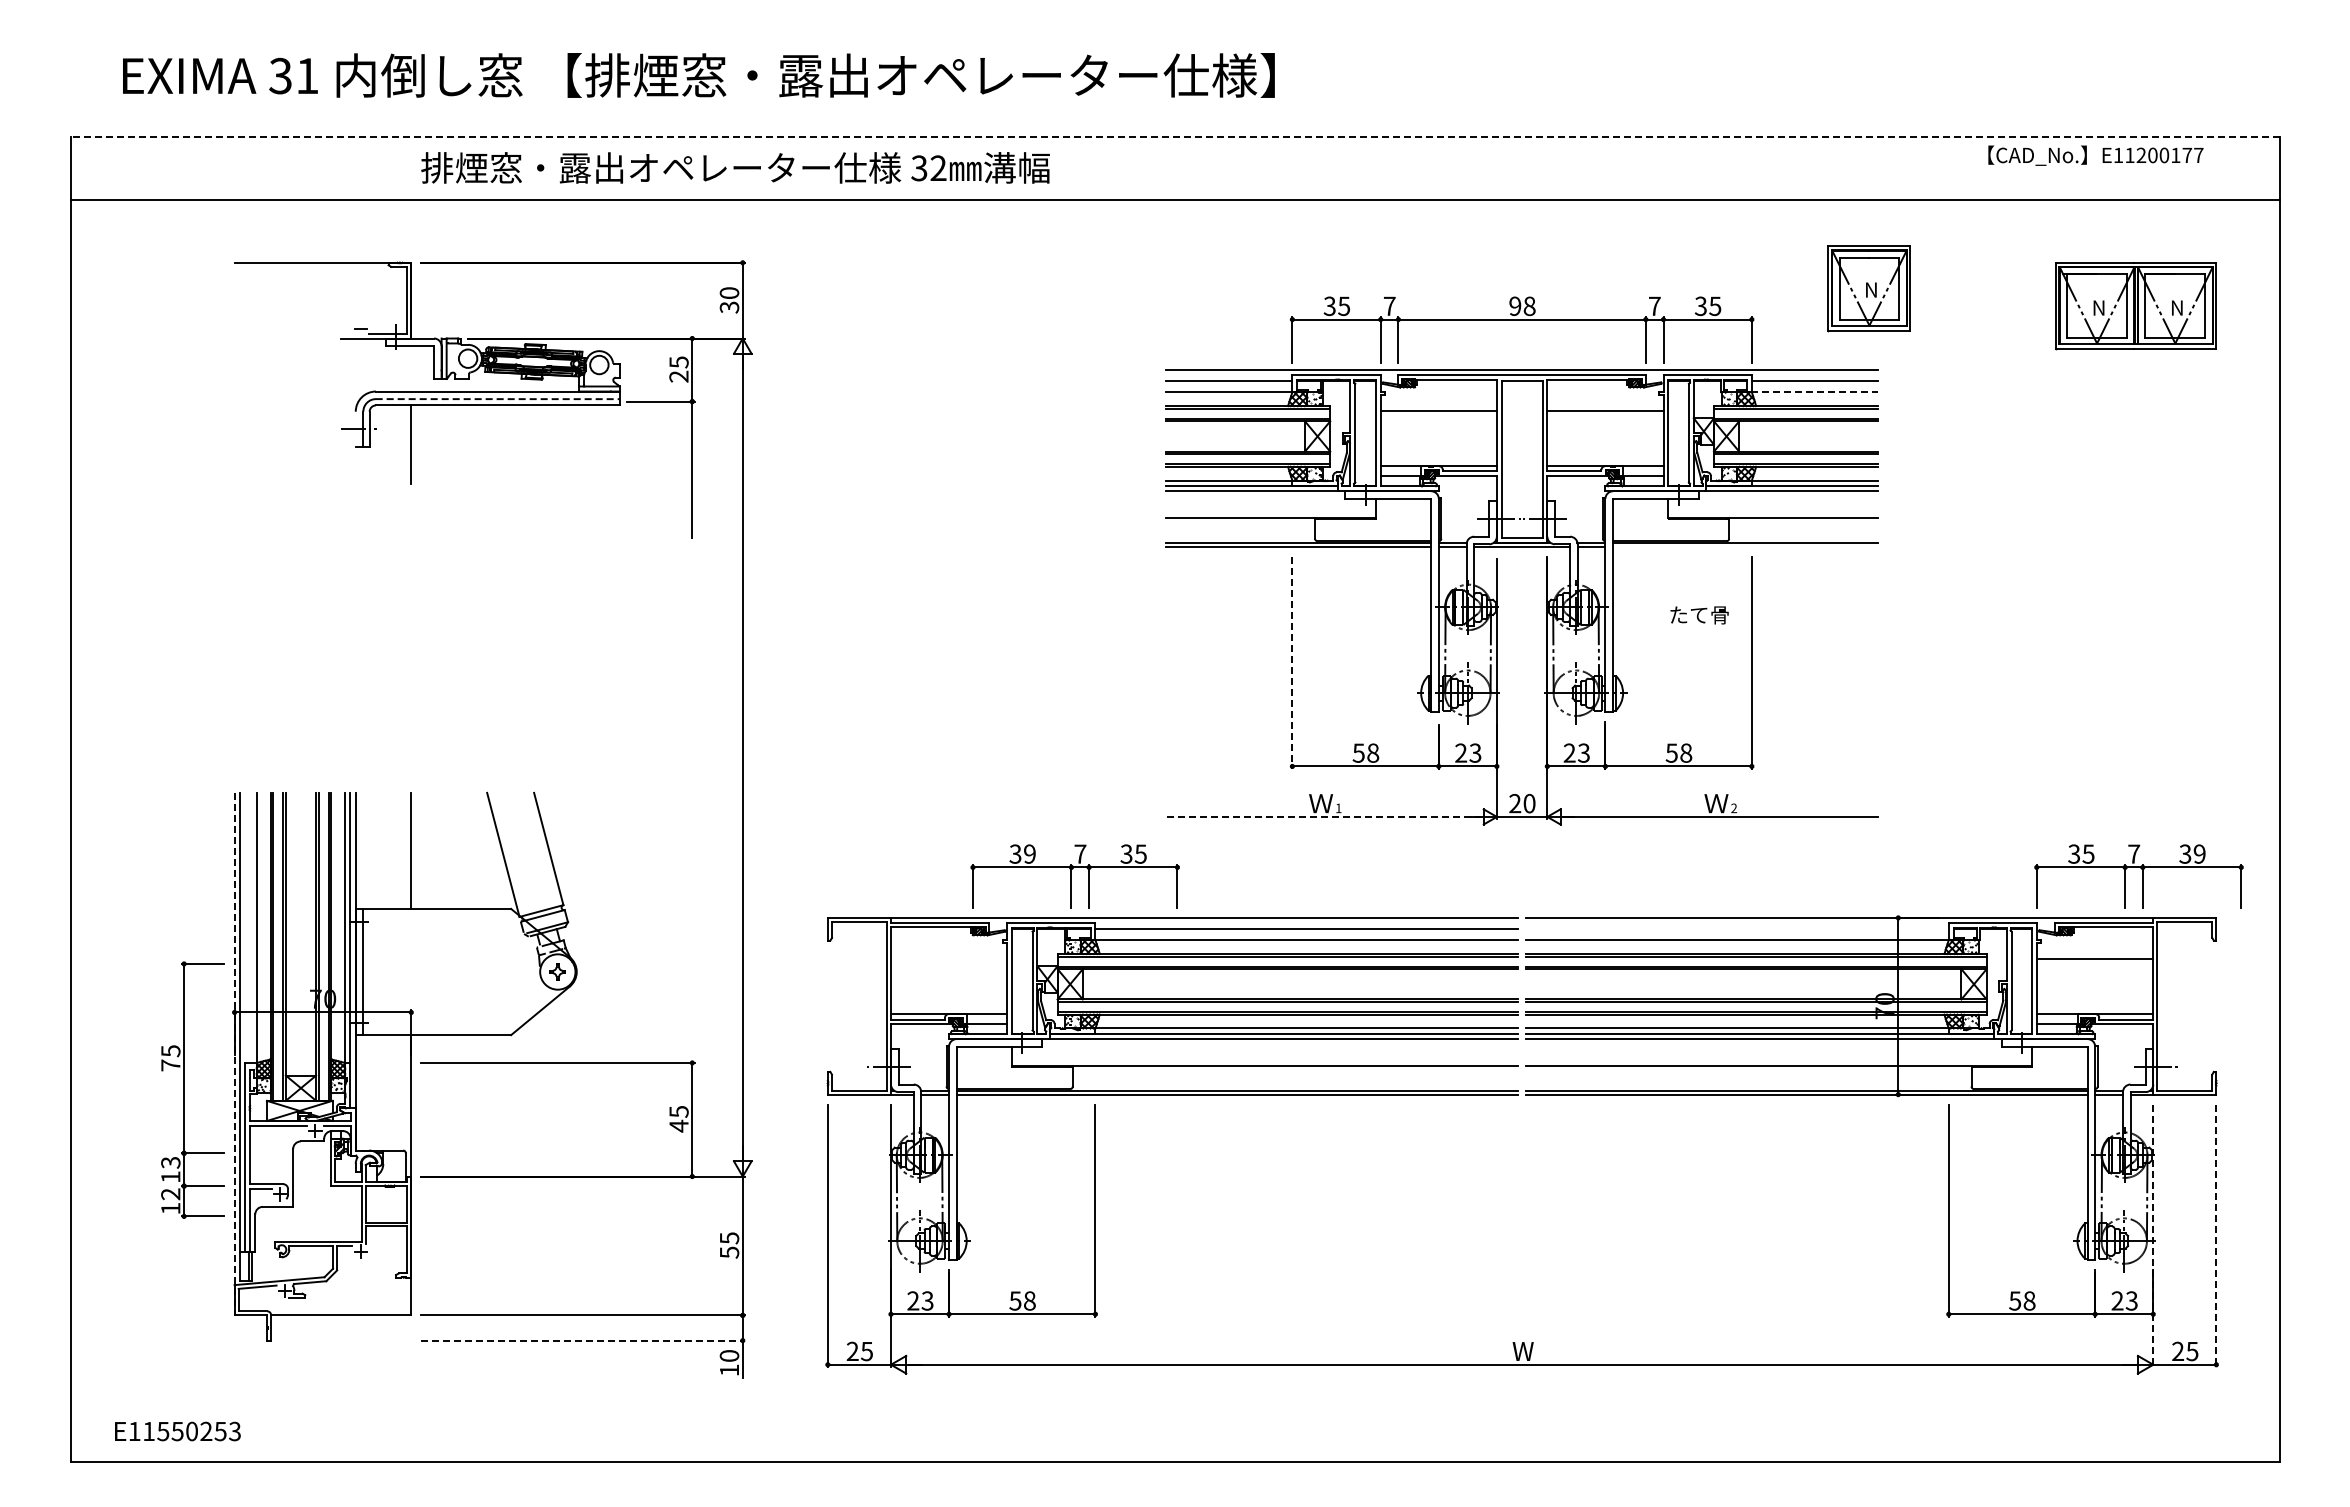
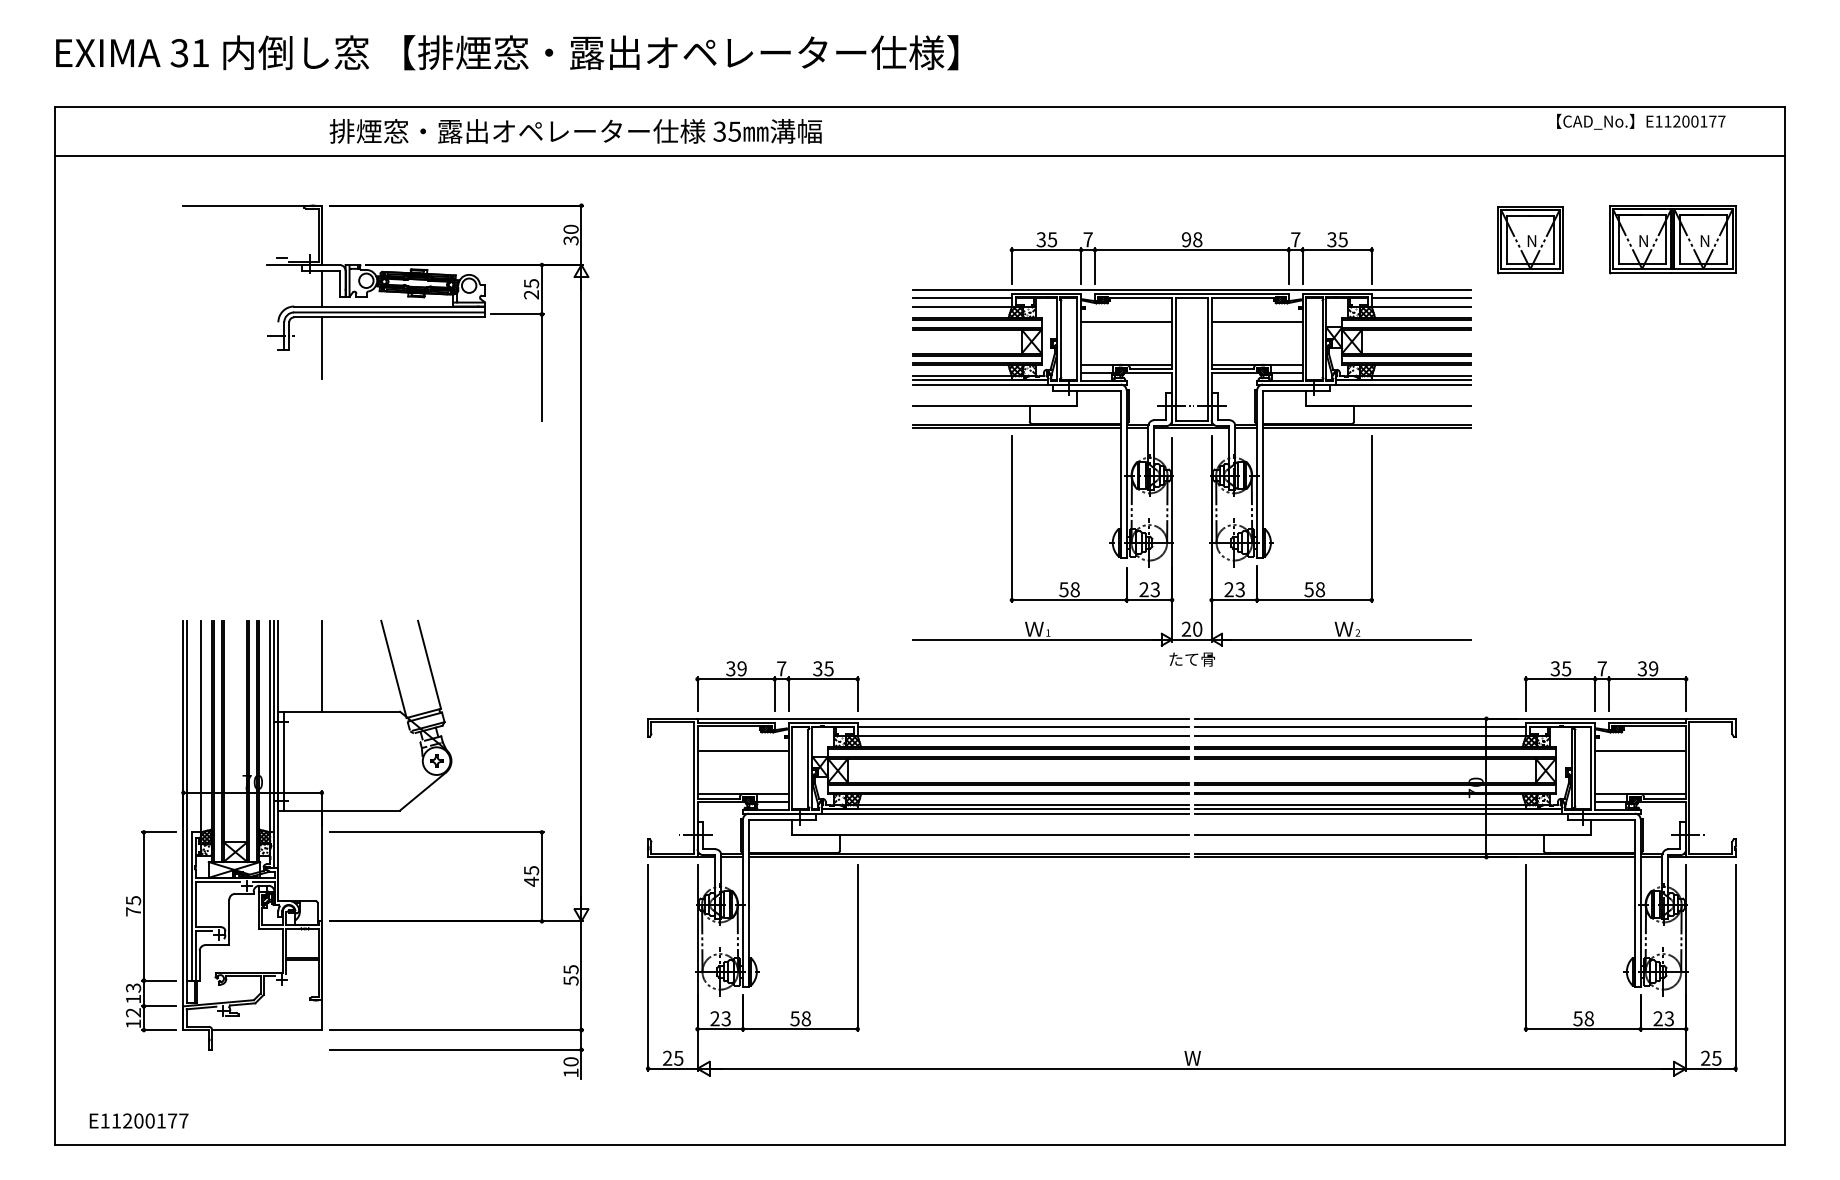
text: (698, 75) -> (506, 52), moved
line: (1174, 136) -> (919, 106), dashed -> solid
text: (938, 168) -> (734, 131), 32 -> 35
part: (1868, 288) -> (1529, 239), moved
line: (411, 368) -> (322, 288), added
line: (1814, 392) -> (1420, 307), dashed -> solid
line: (497, 399) -> (389, 312), dashed -> solid
line: (1745, 546) -> (1366, 427), added
text: (1699, 615) -> (1192, 659), moved
line: (1292, 663) -> (1012, 519), dashed -> solid
line: (1323, 816) -> (1036, 639), dashed -> solid
part: (1074, 876) -> (777, 686), moved
part: (2138, 876) -> (1605, 686), moved
line: (1736, 928) -> (1359, 727), added
line: (948, 958) -> (742, 750), added
line: (234, 1054) -> (183, 825), dashed -> solid
part: (184, 1089) -> (144, 930), moved
line: (2153, 1236) -> (1686, 968), dashed -> solid
line: (2216, 1236) -> (1735, 968), dashed -> solid
line: (583, 1340) -> (456, 1049), dashed -> solid
text: (198, 1431) -> (155, 1121), E11550253 -> E11200177

